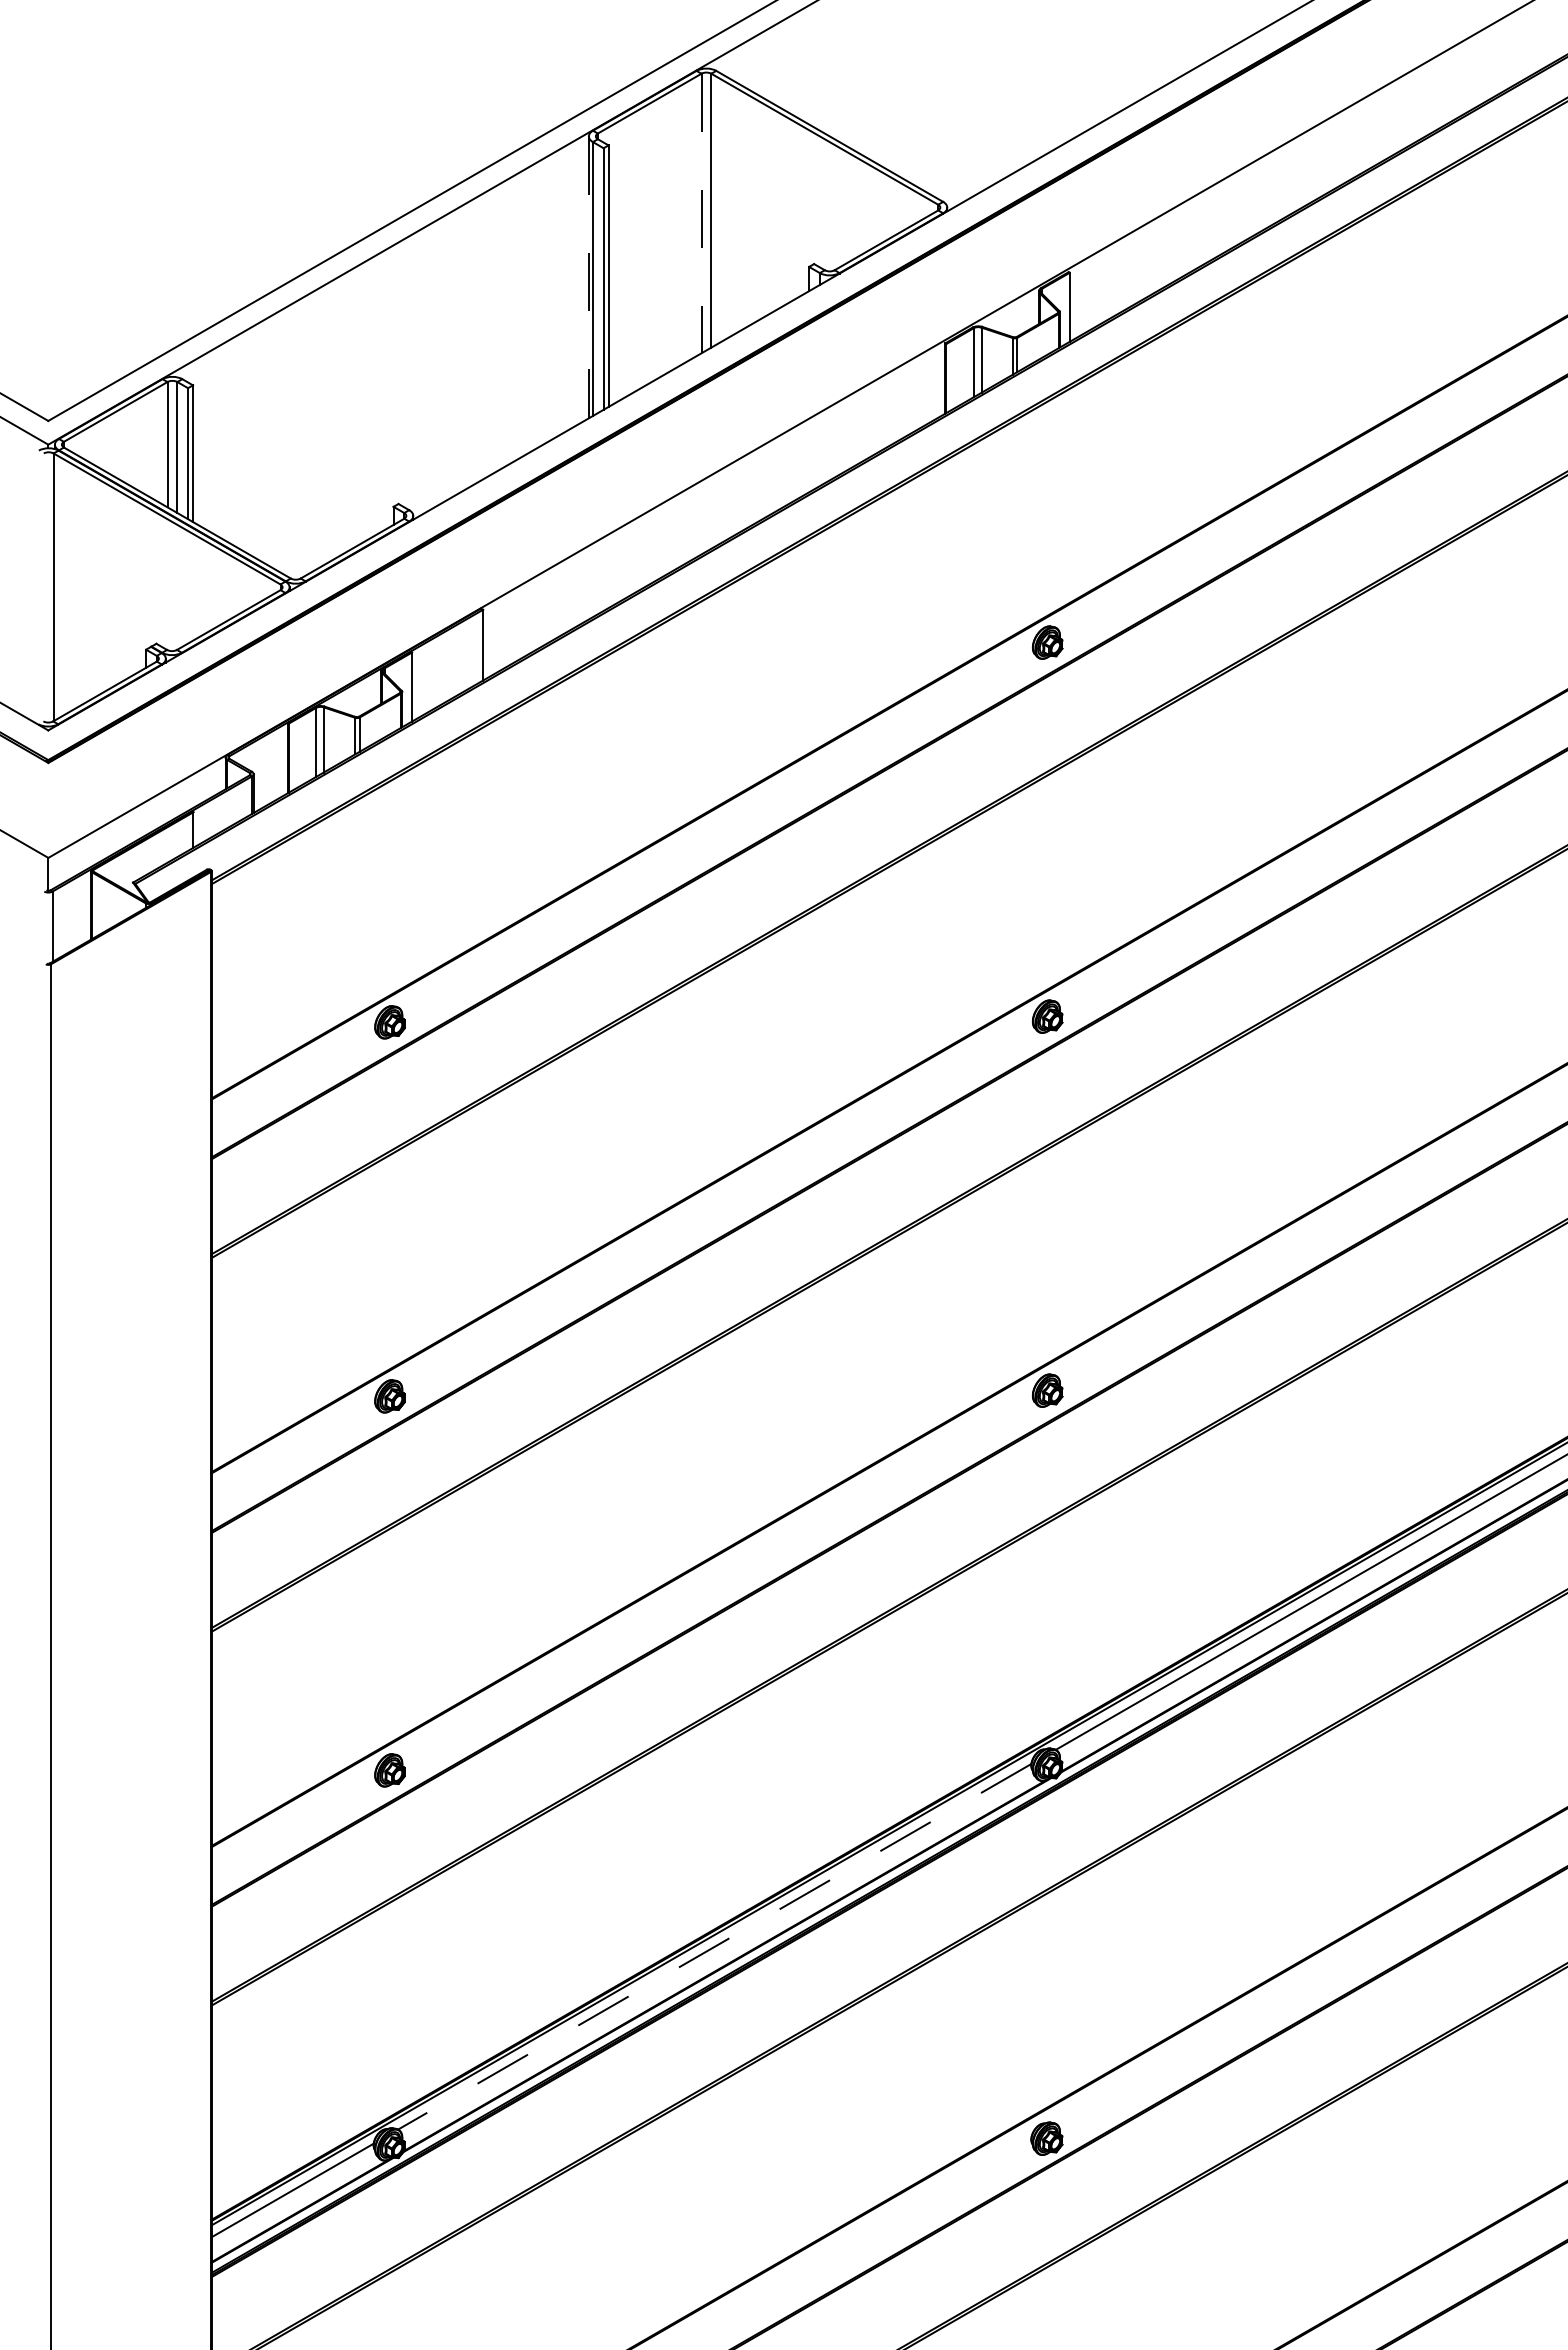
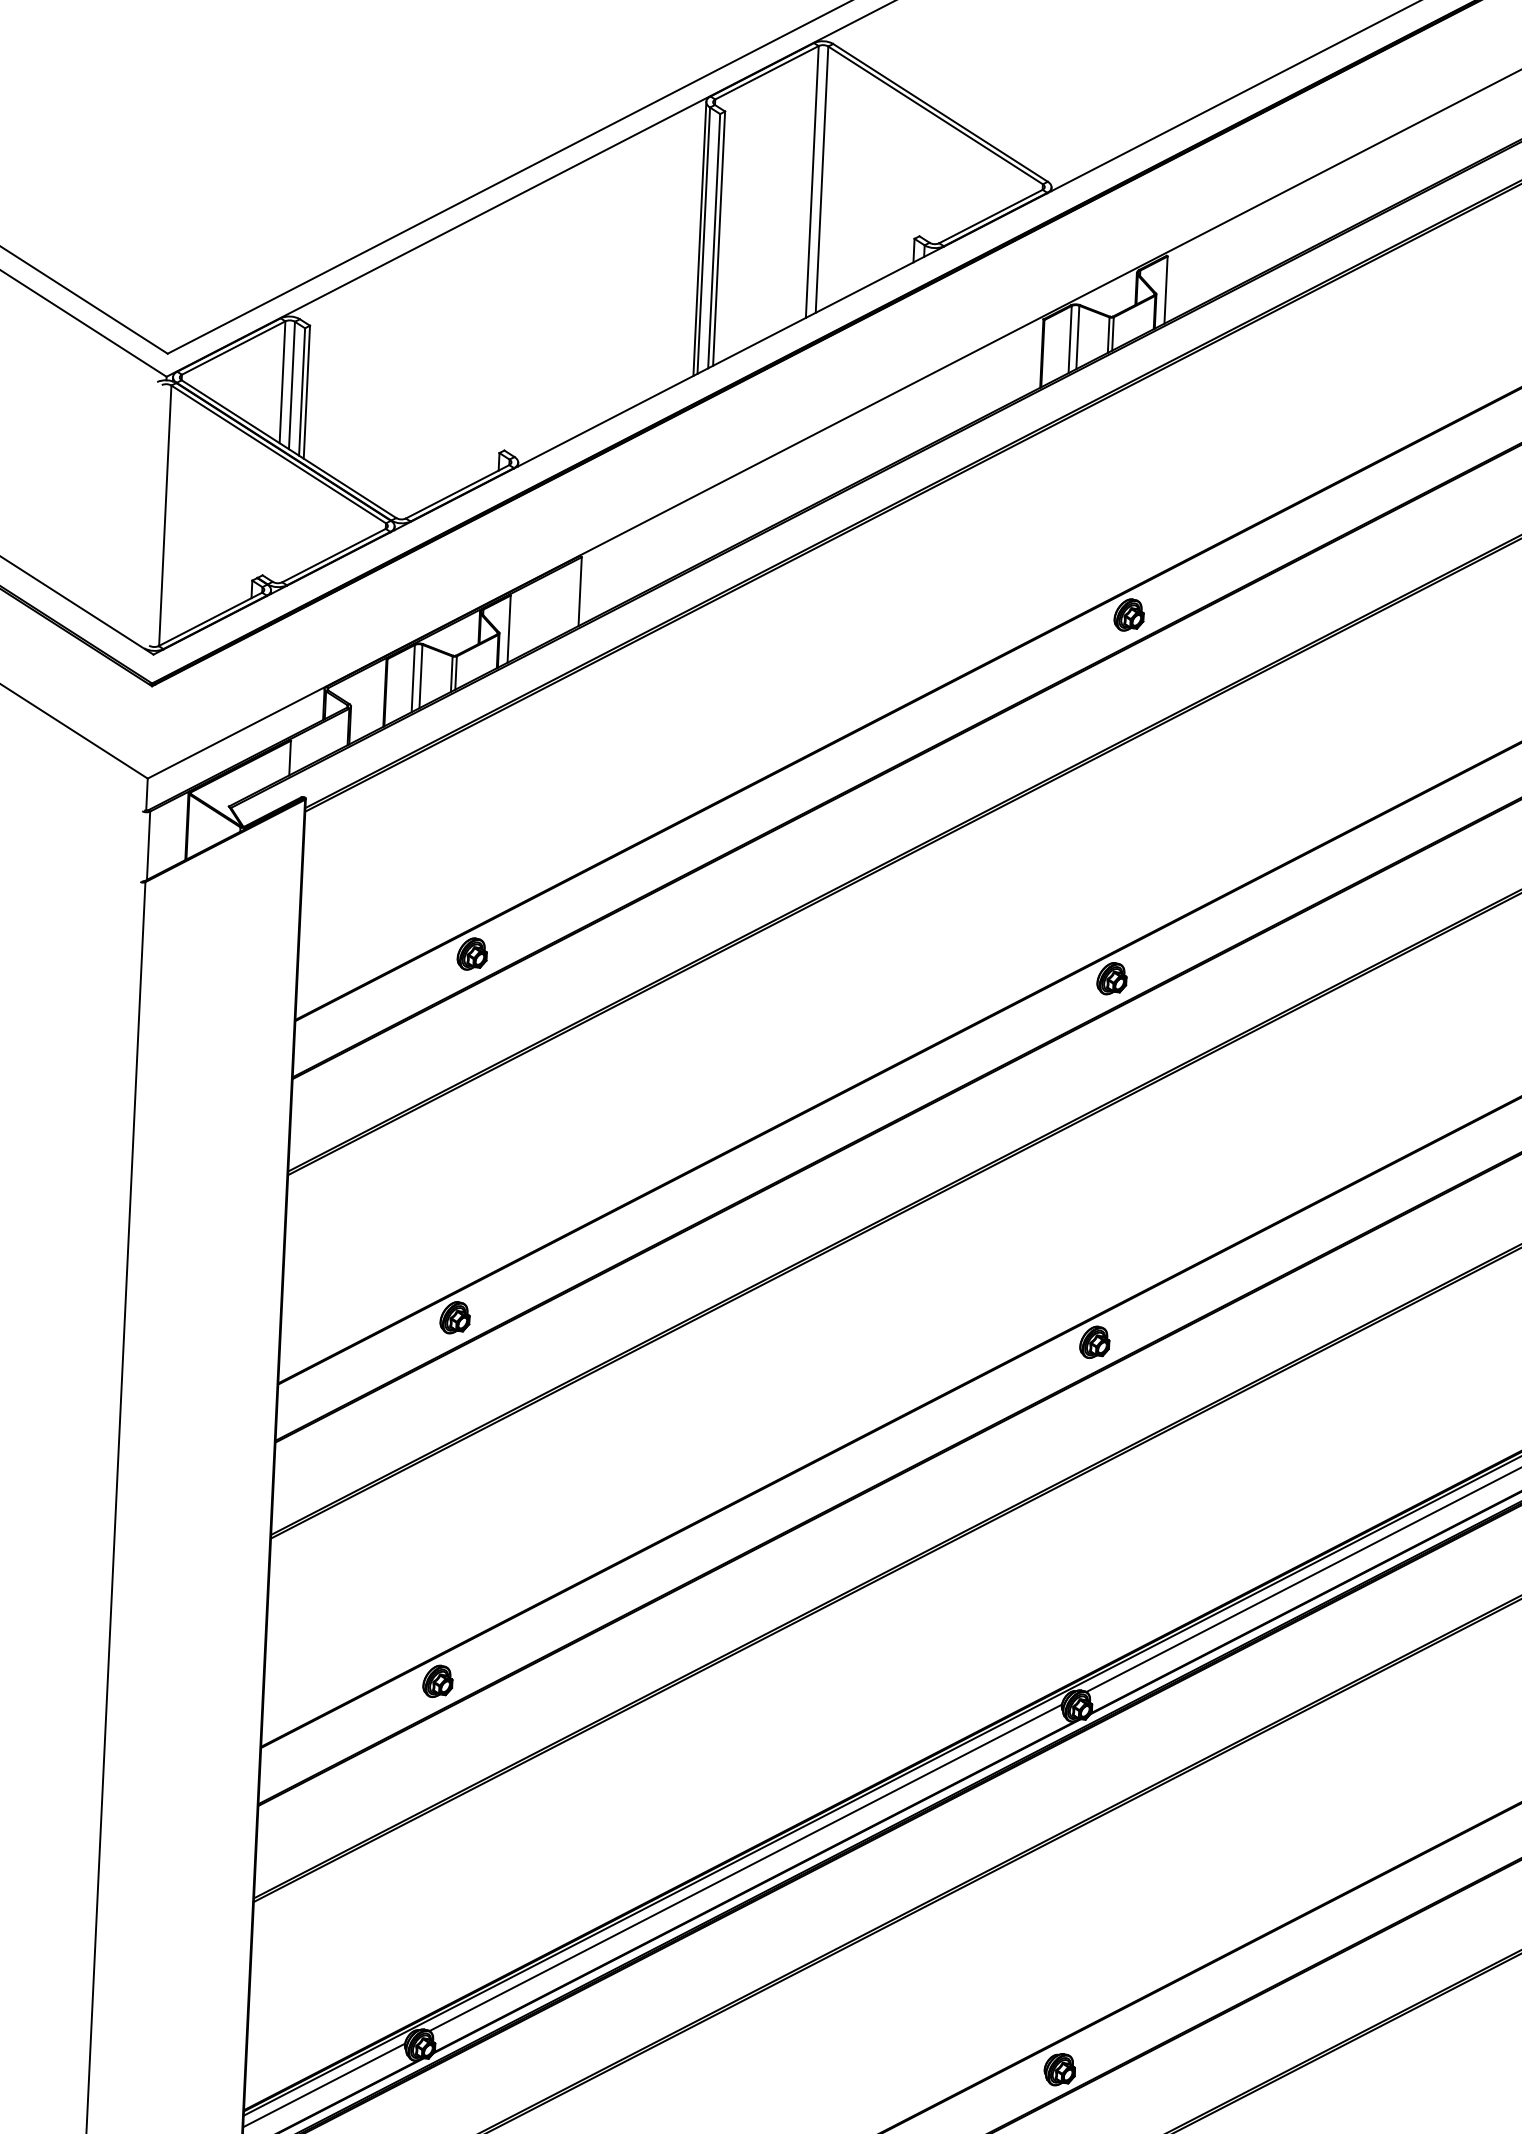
line: (701, 213) -> (812, 181), dashed -> solid
line: (588, 277) -> (699, 239), dashed -> solid
line: (714, 1946) -> (745, 1867), dashed -> solid

